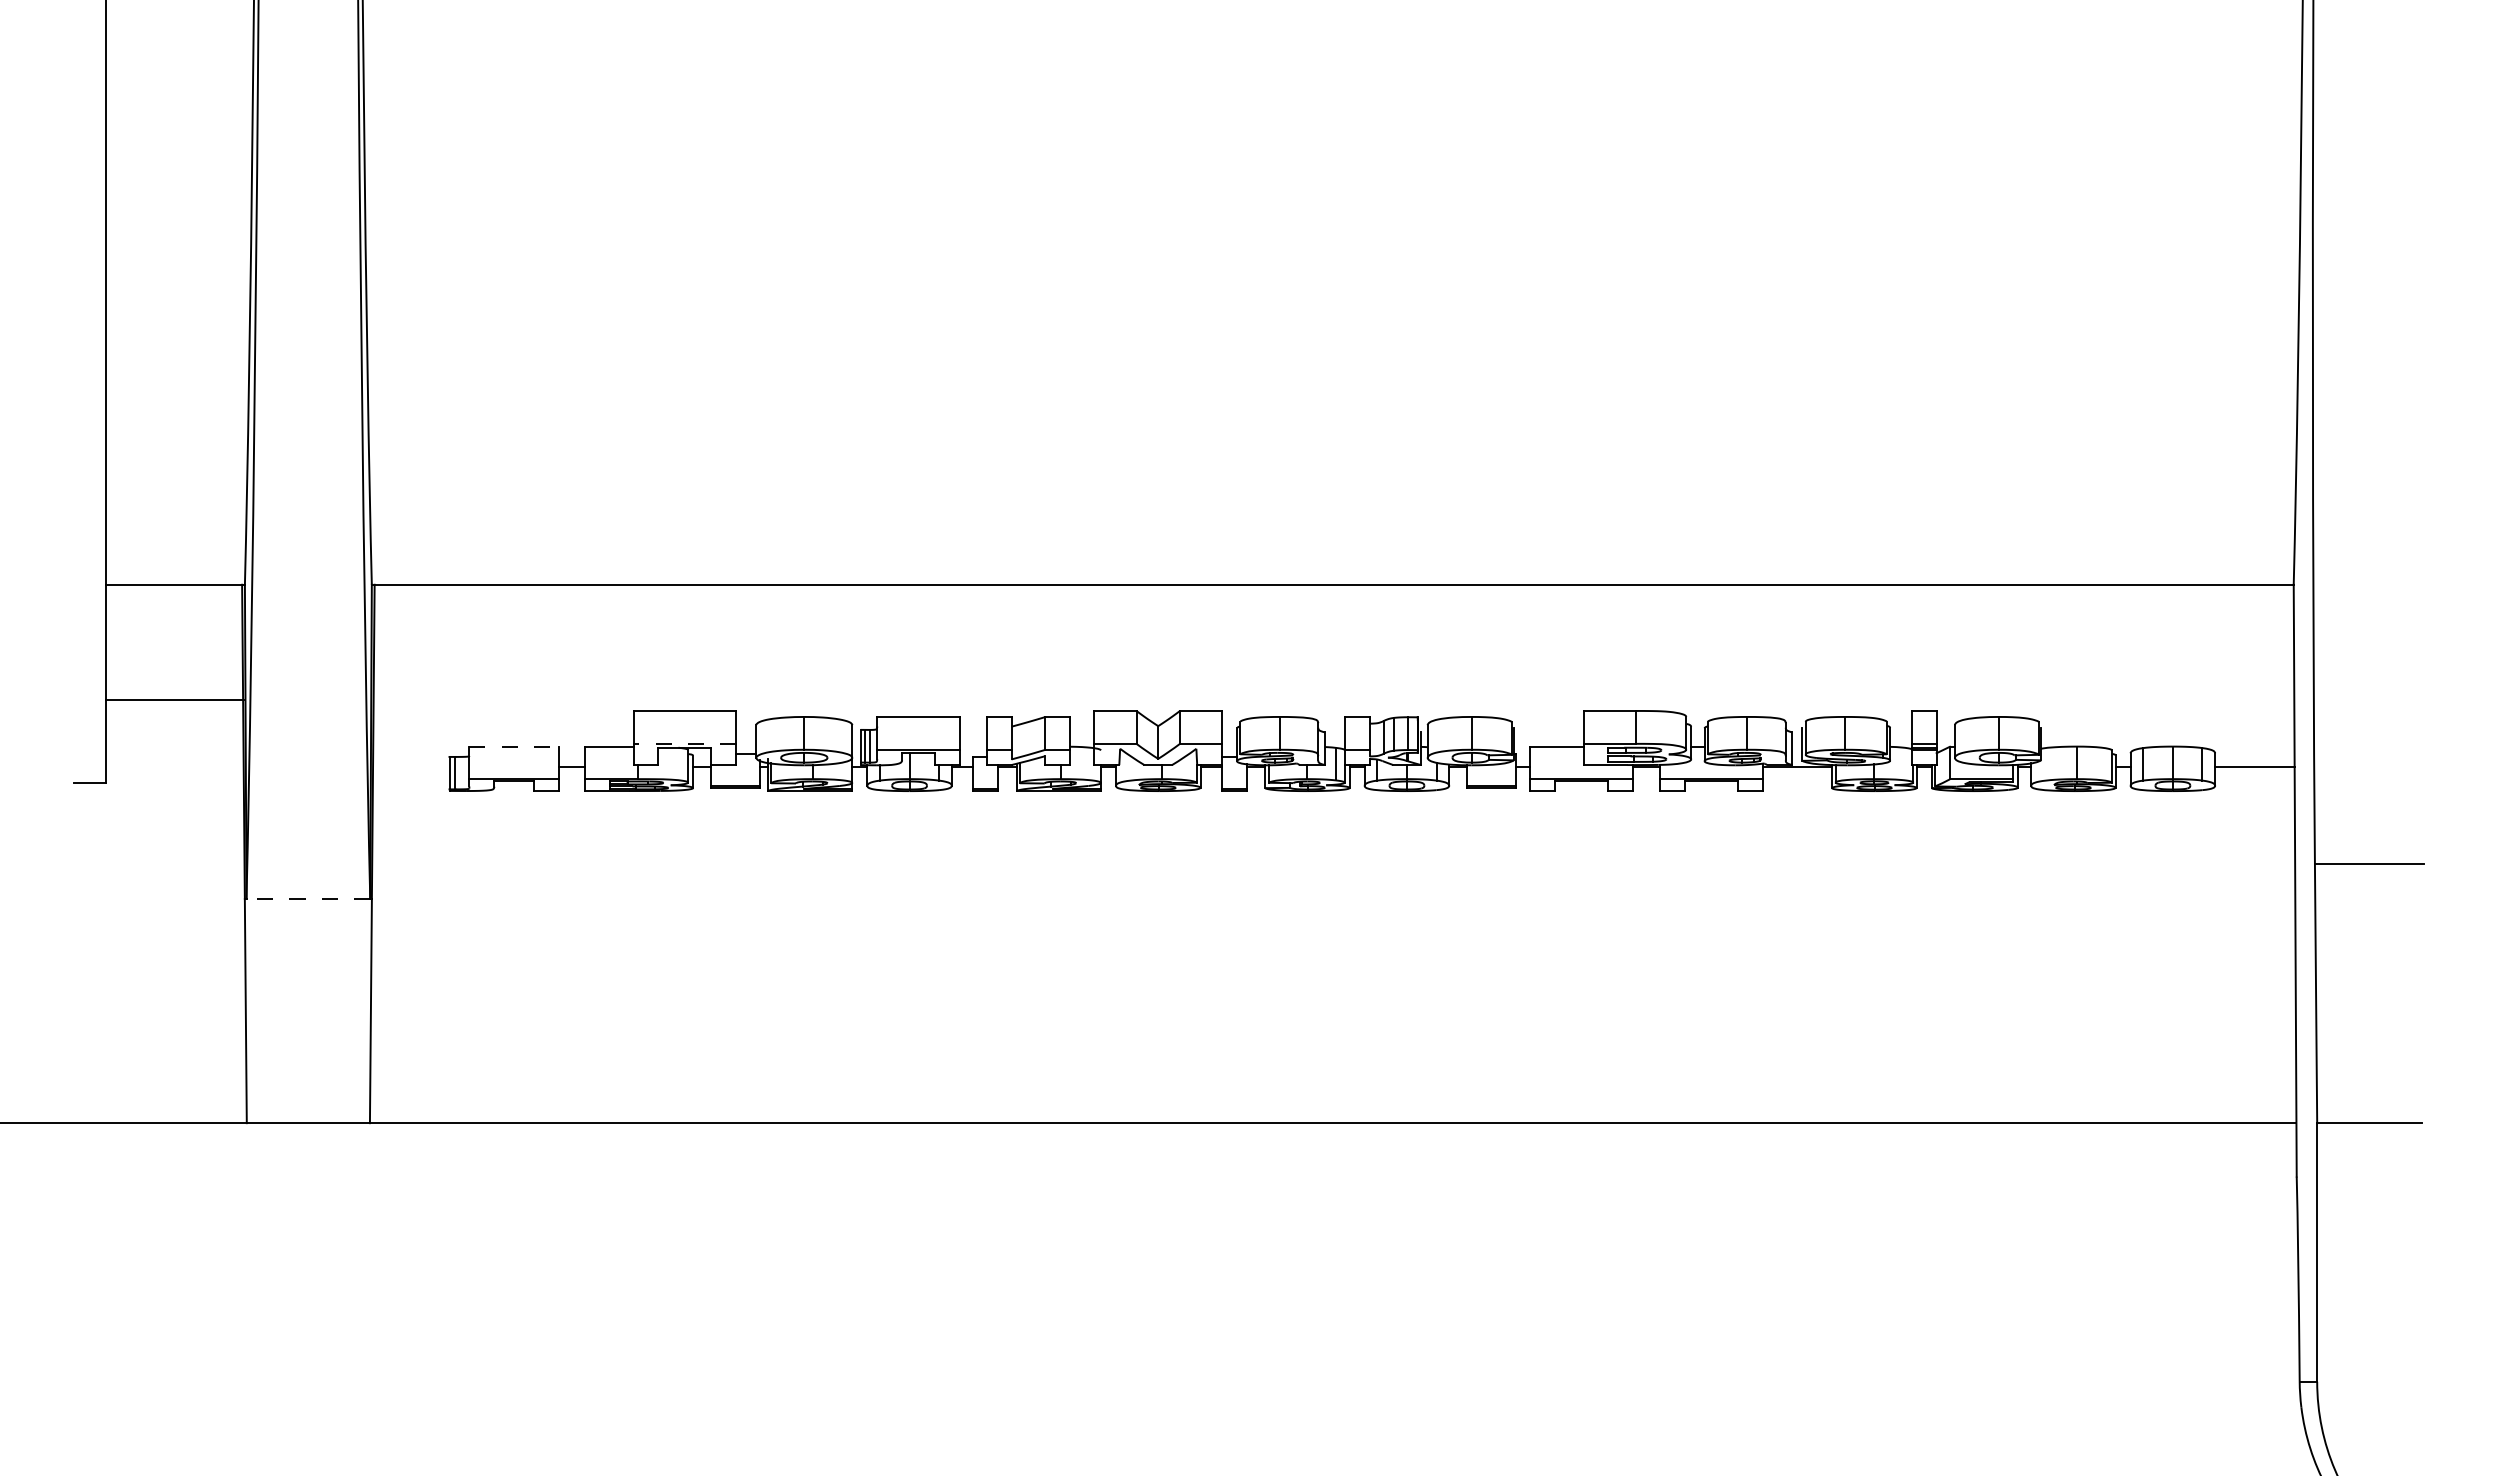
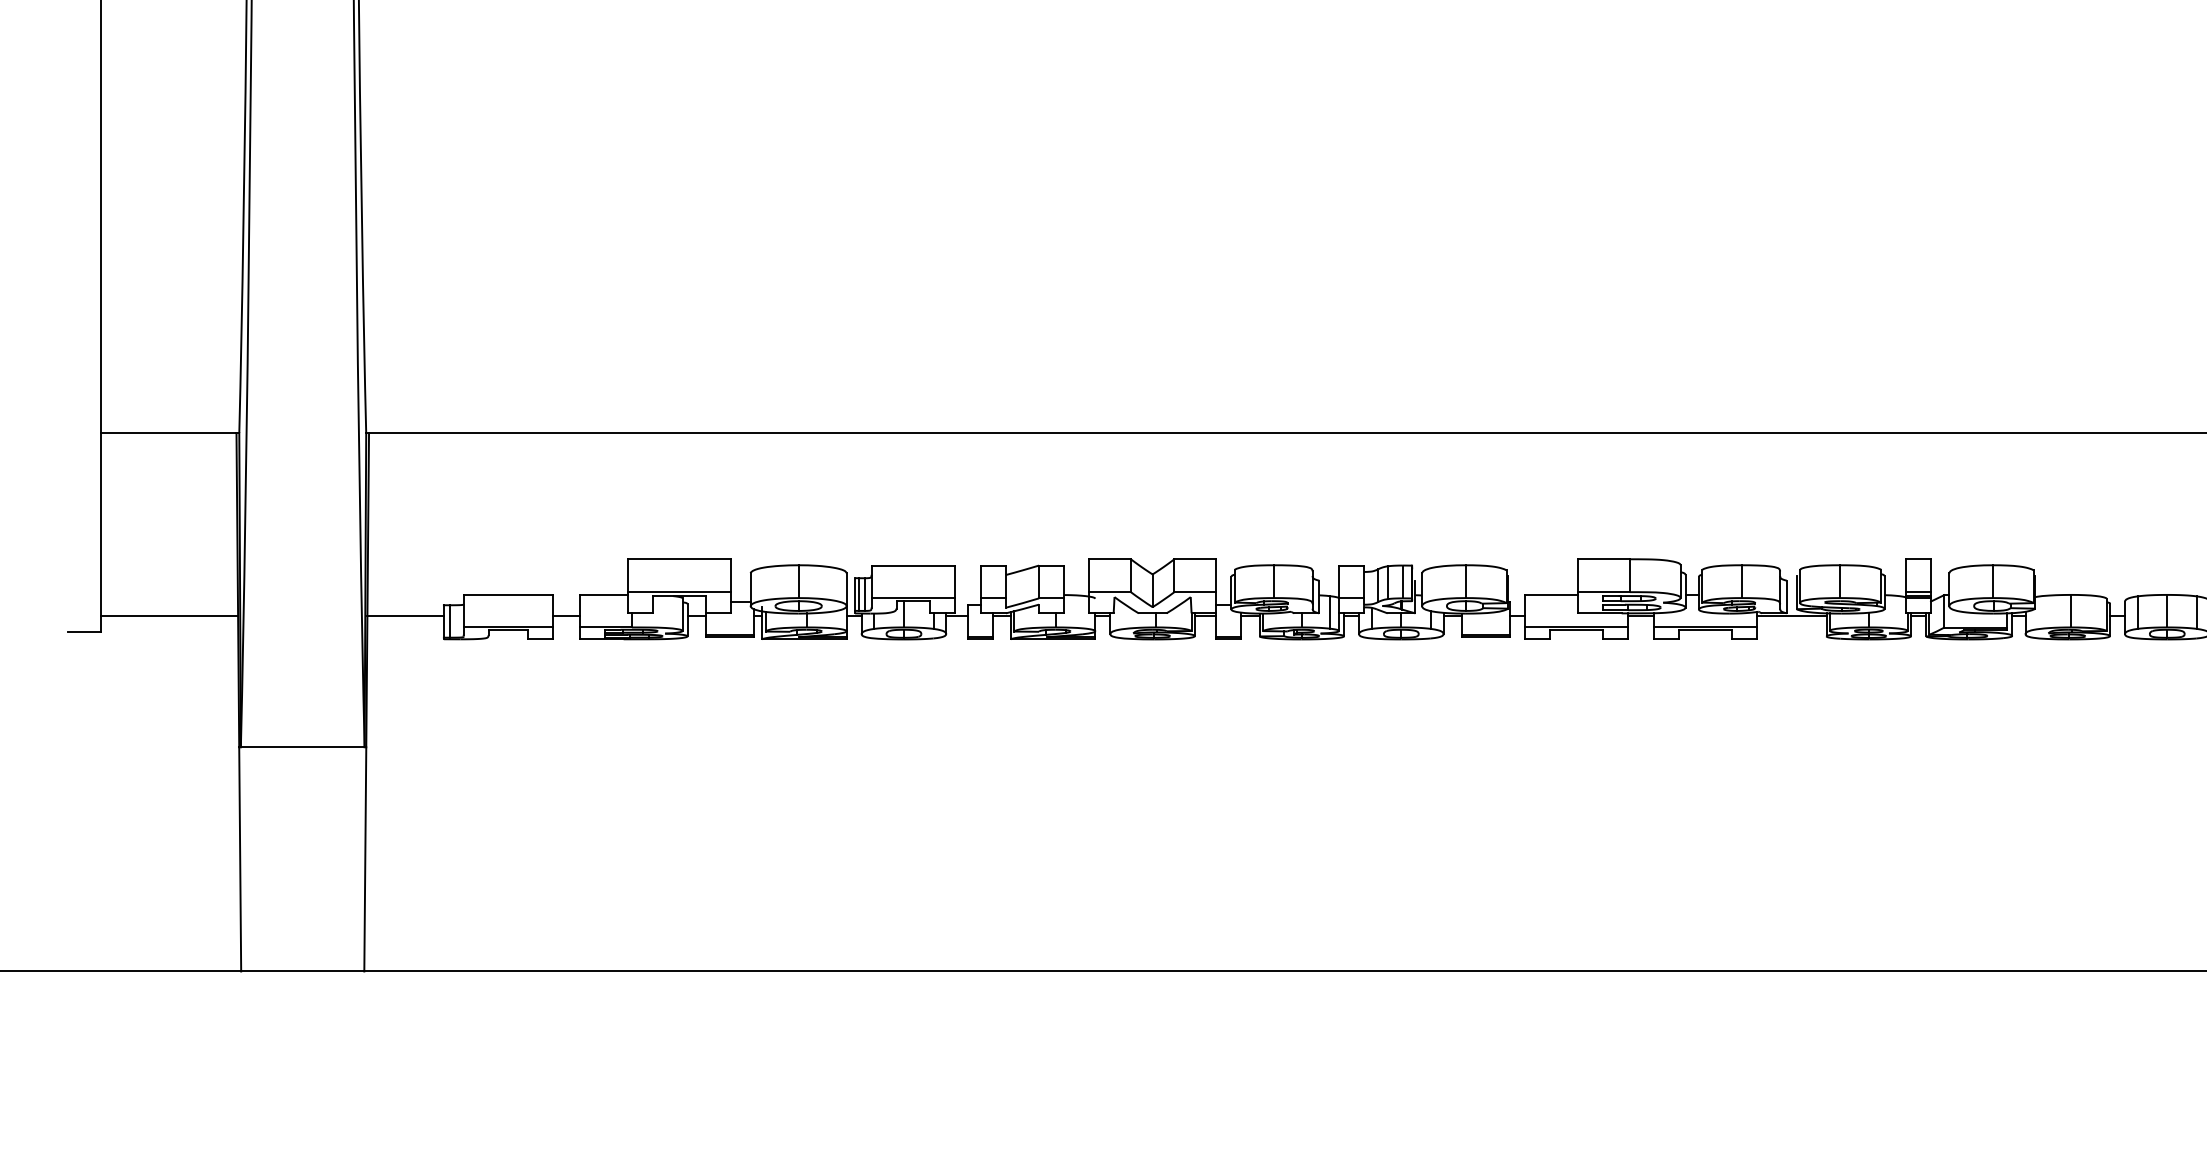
line: (174, 700) -> (168, 615), moved
line: (684, 743) -> (678, 591), dashed -> solid
line: (514, 746) -> (508, 594), dashed -> solid
line: (411, 767) -> (405, 615), added
line: (308, 898) -> (302, 746), dashed -> solid

